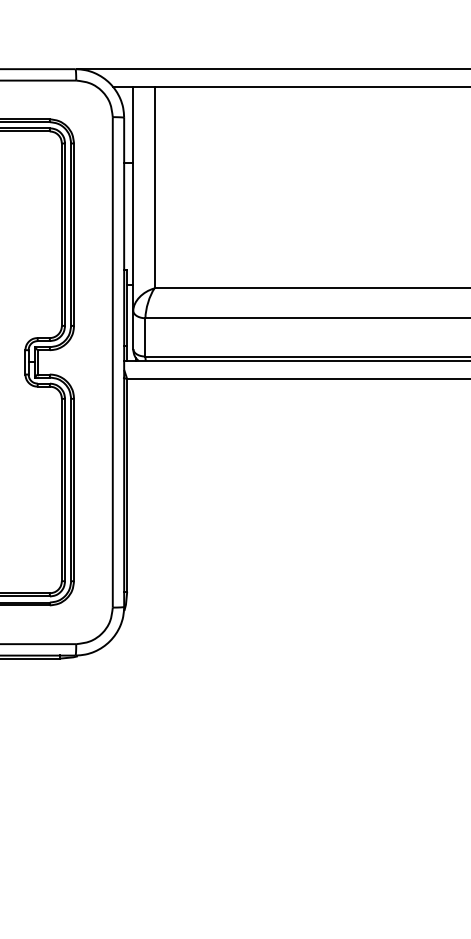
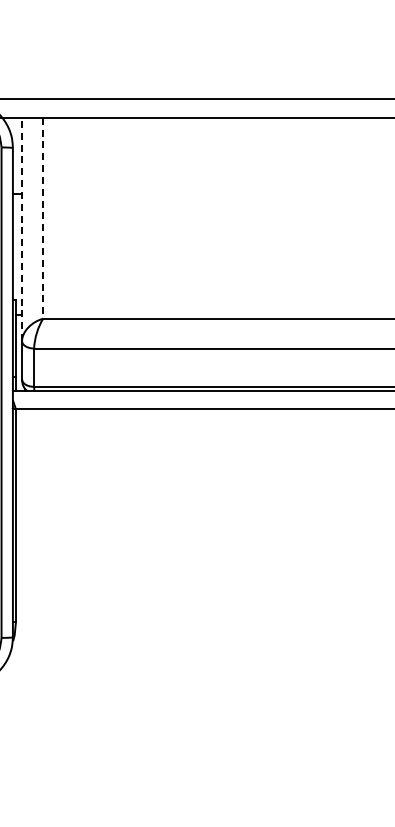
line: (154, 188) -> (43, 218), solid -> dashed
line: (133, 199) -> (22, 229), solid -> dashed

